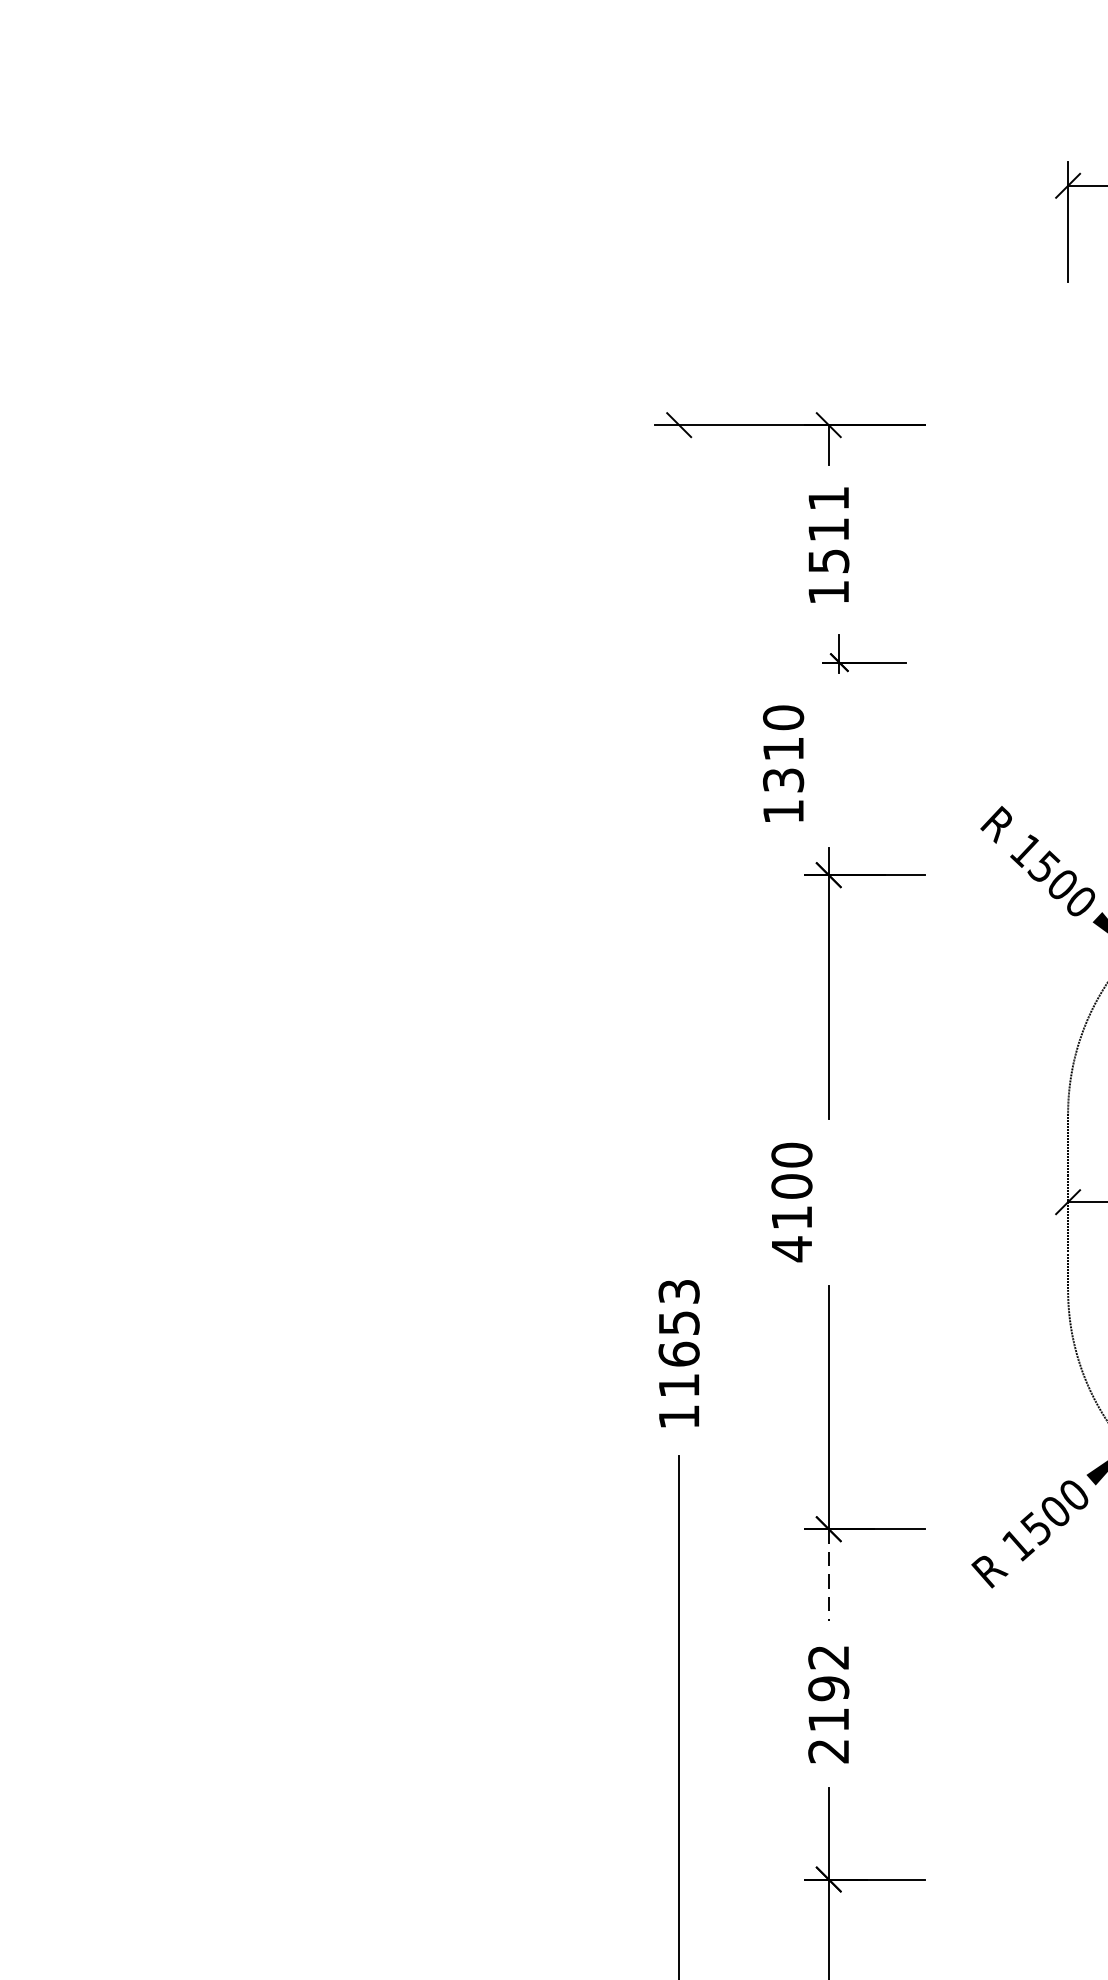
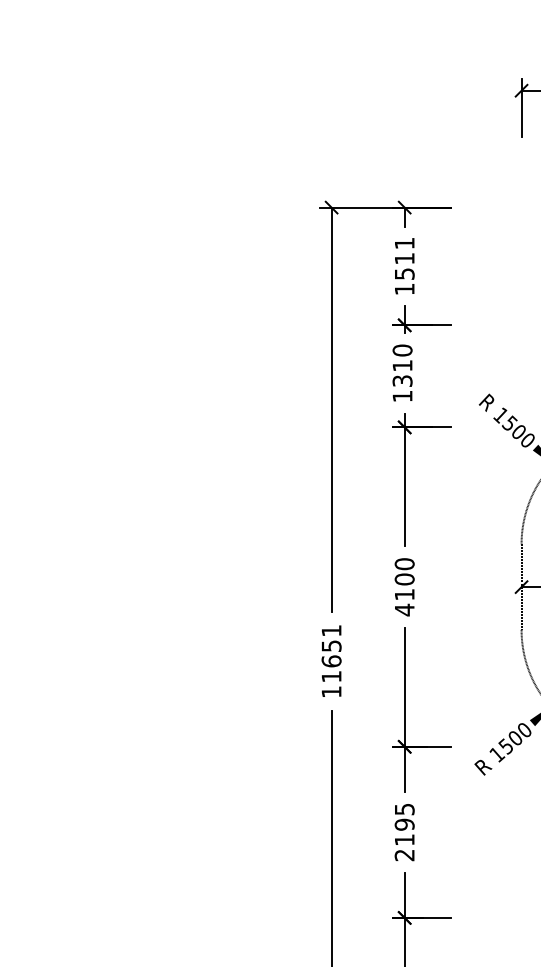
part: (863, 654) -> (421, 319), size x1.43
text: (783, 762) -> (402, 372), moved
line: (678, 838) -> (331, 409), added
text: (791, 1202) -> (404, 587), moved
text: (678, 1290) -> (331, 630), 11653 -> 11651
line: (828, 1575) -> (404, 769), dashed -> solid
text: (828, 1657) -> (404, 809), 2192 -> 2195

